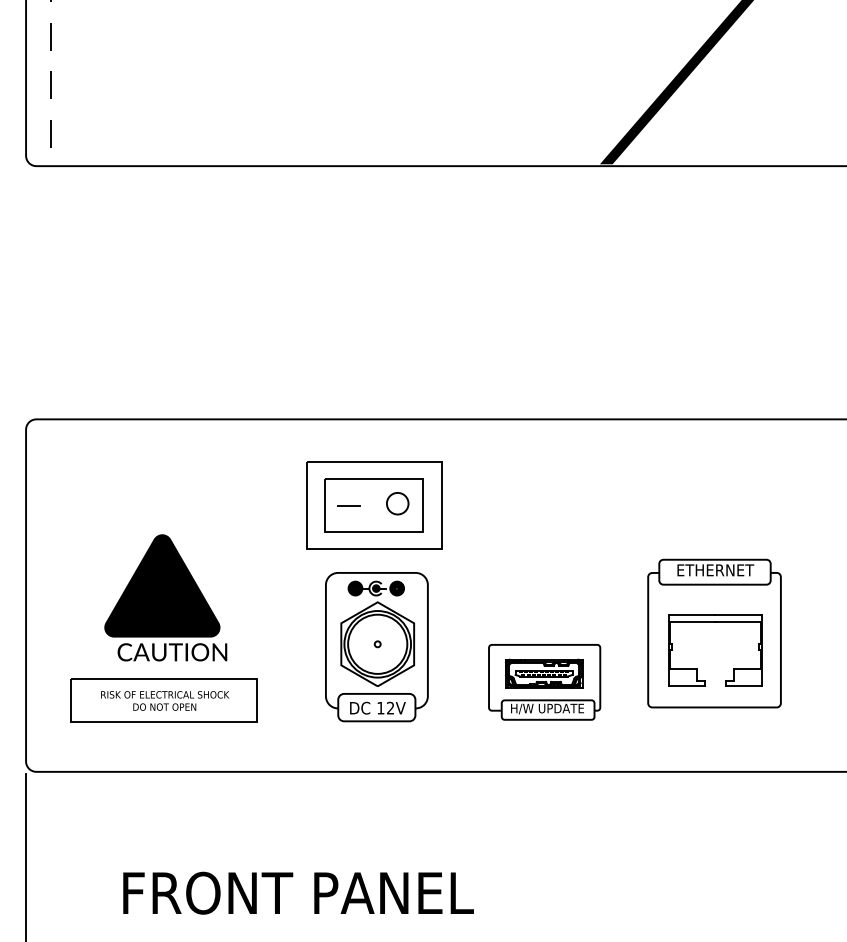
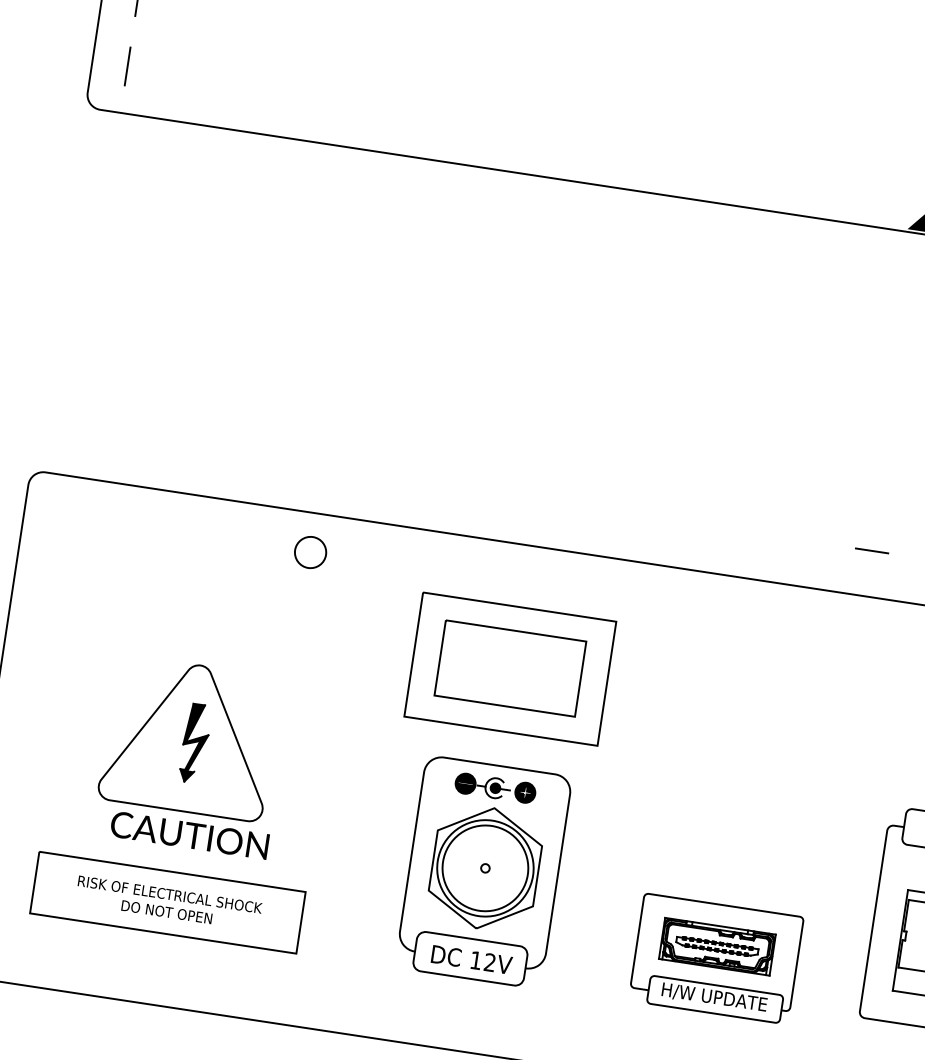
circle: (397, 503) -> (310, 552), moved
line: (348, 505) -> (871, 550), moved
fill: (162, 585) -> (190, 737), removed

